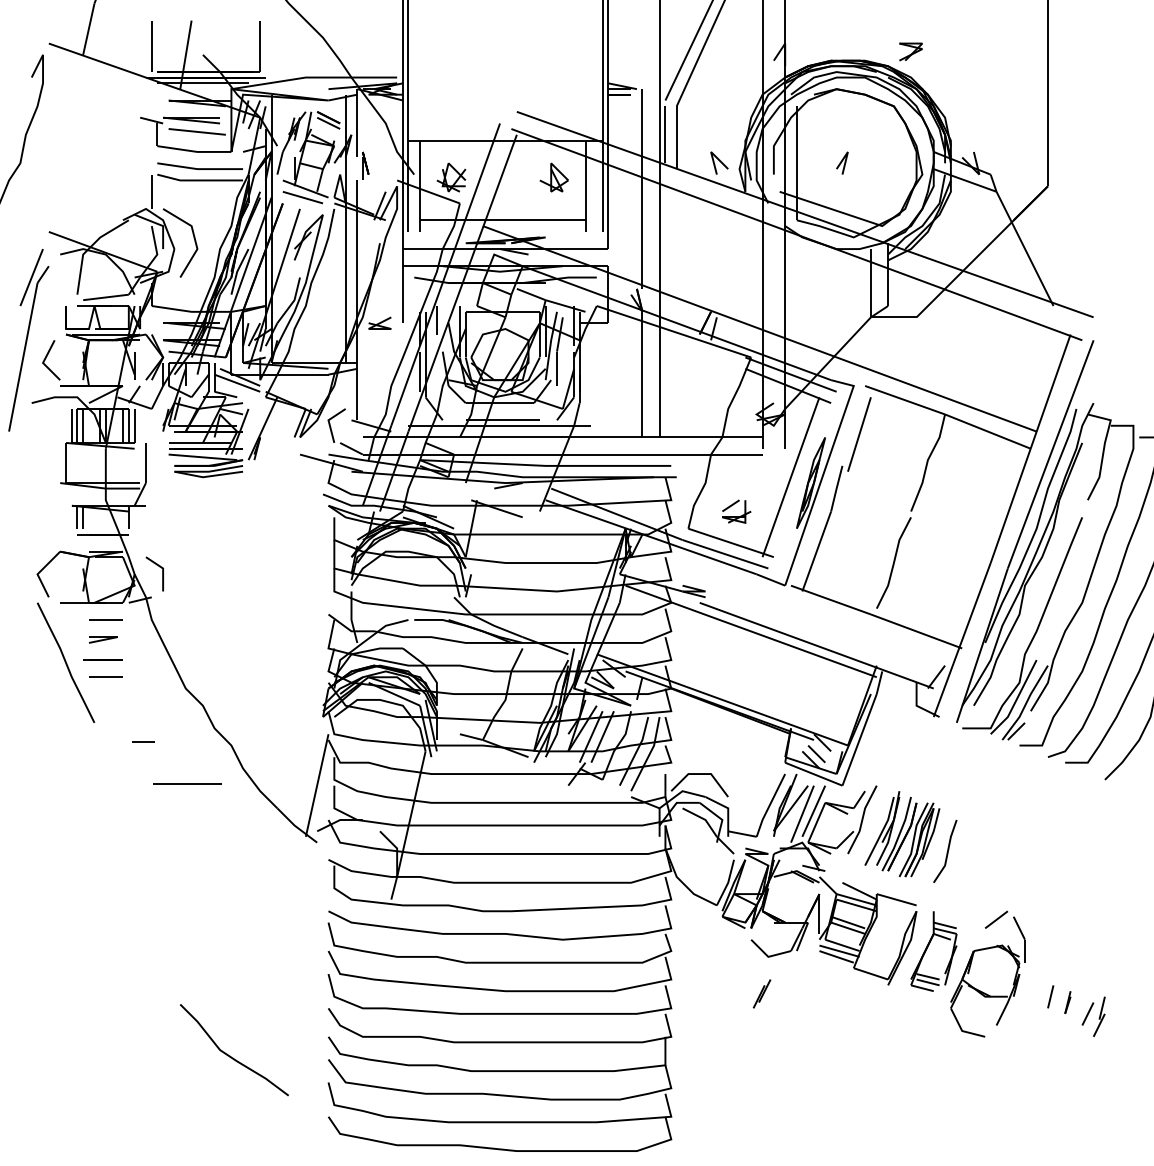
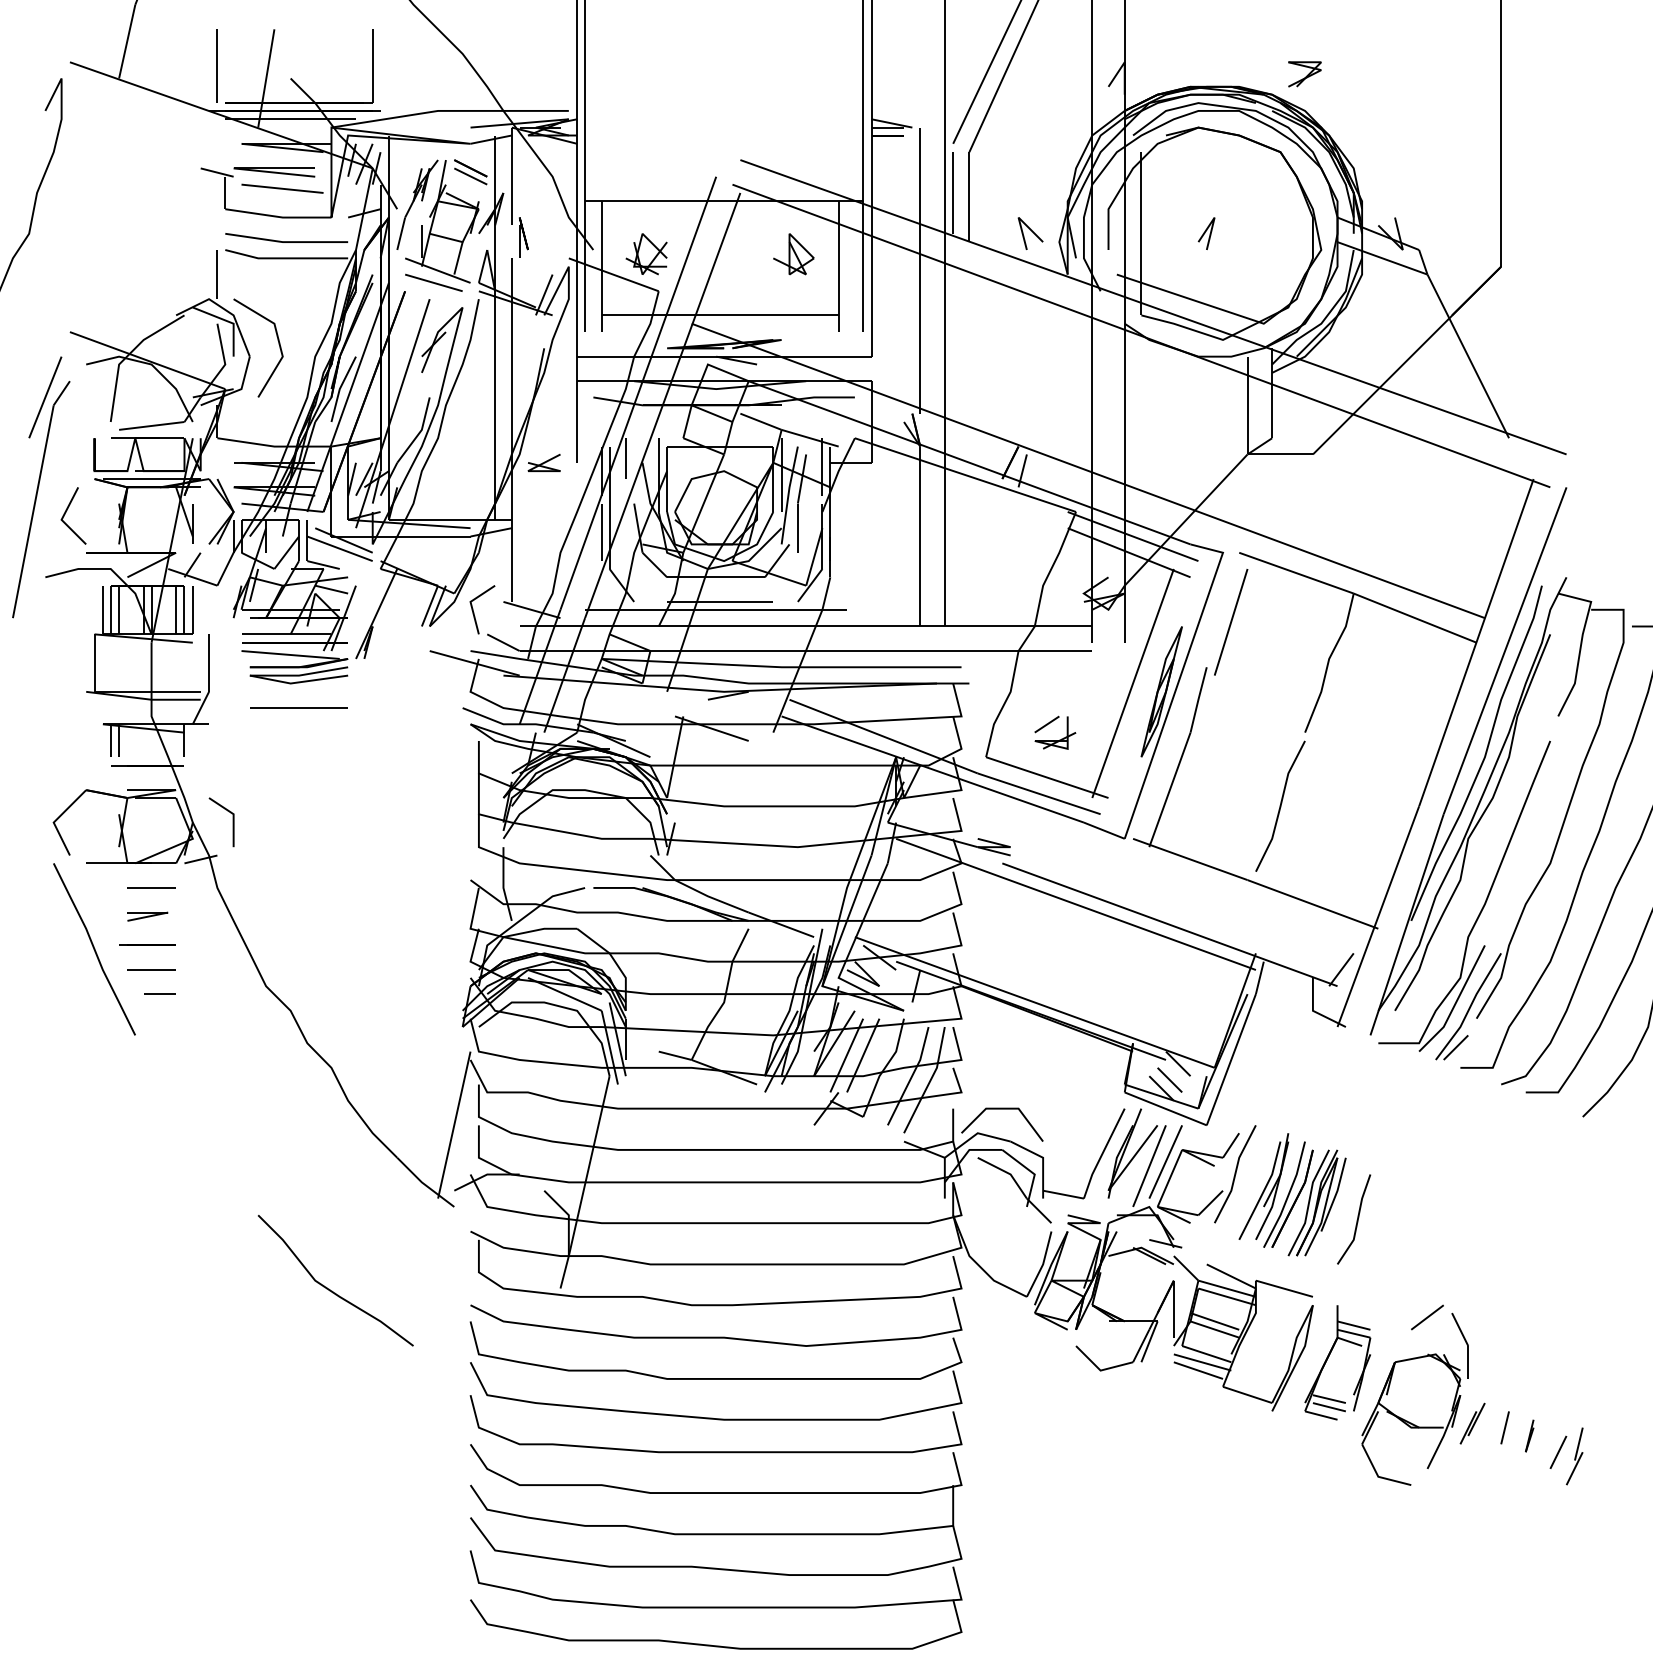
line: (143, 741) -> (159, 993), moved
line: (187, 783) -> (298, 706), moved
part: (761, 993) -> (1471, 1423), moved
curve: (230, 1055) -> (330, 1288), moved

